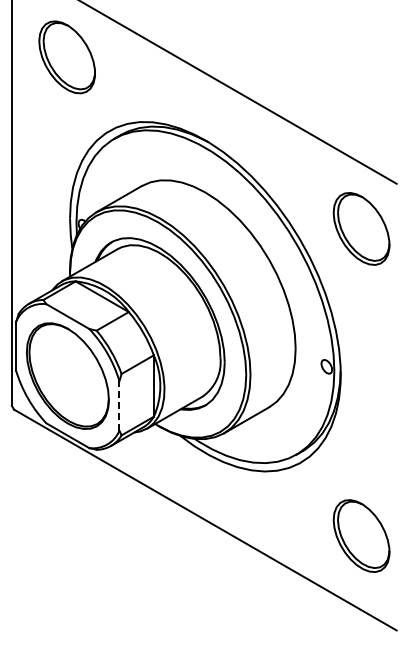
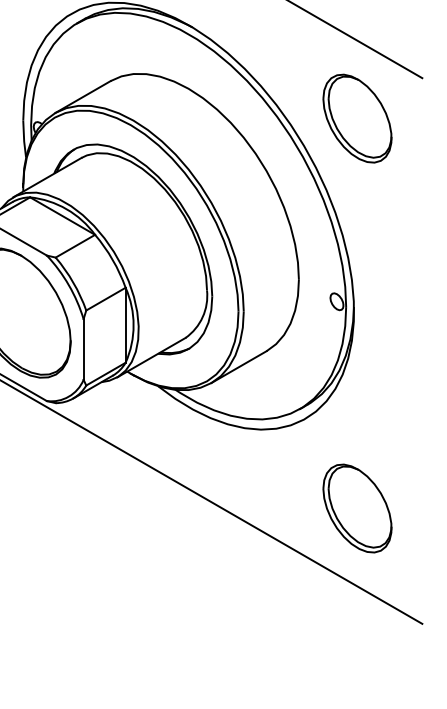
part: (361, 228) -> (357, 118), moved
line: (119, 405) -> (83, 349), dashed -> solid
part: (361, 535) -> (357, 507), moved

